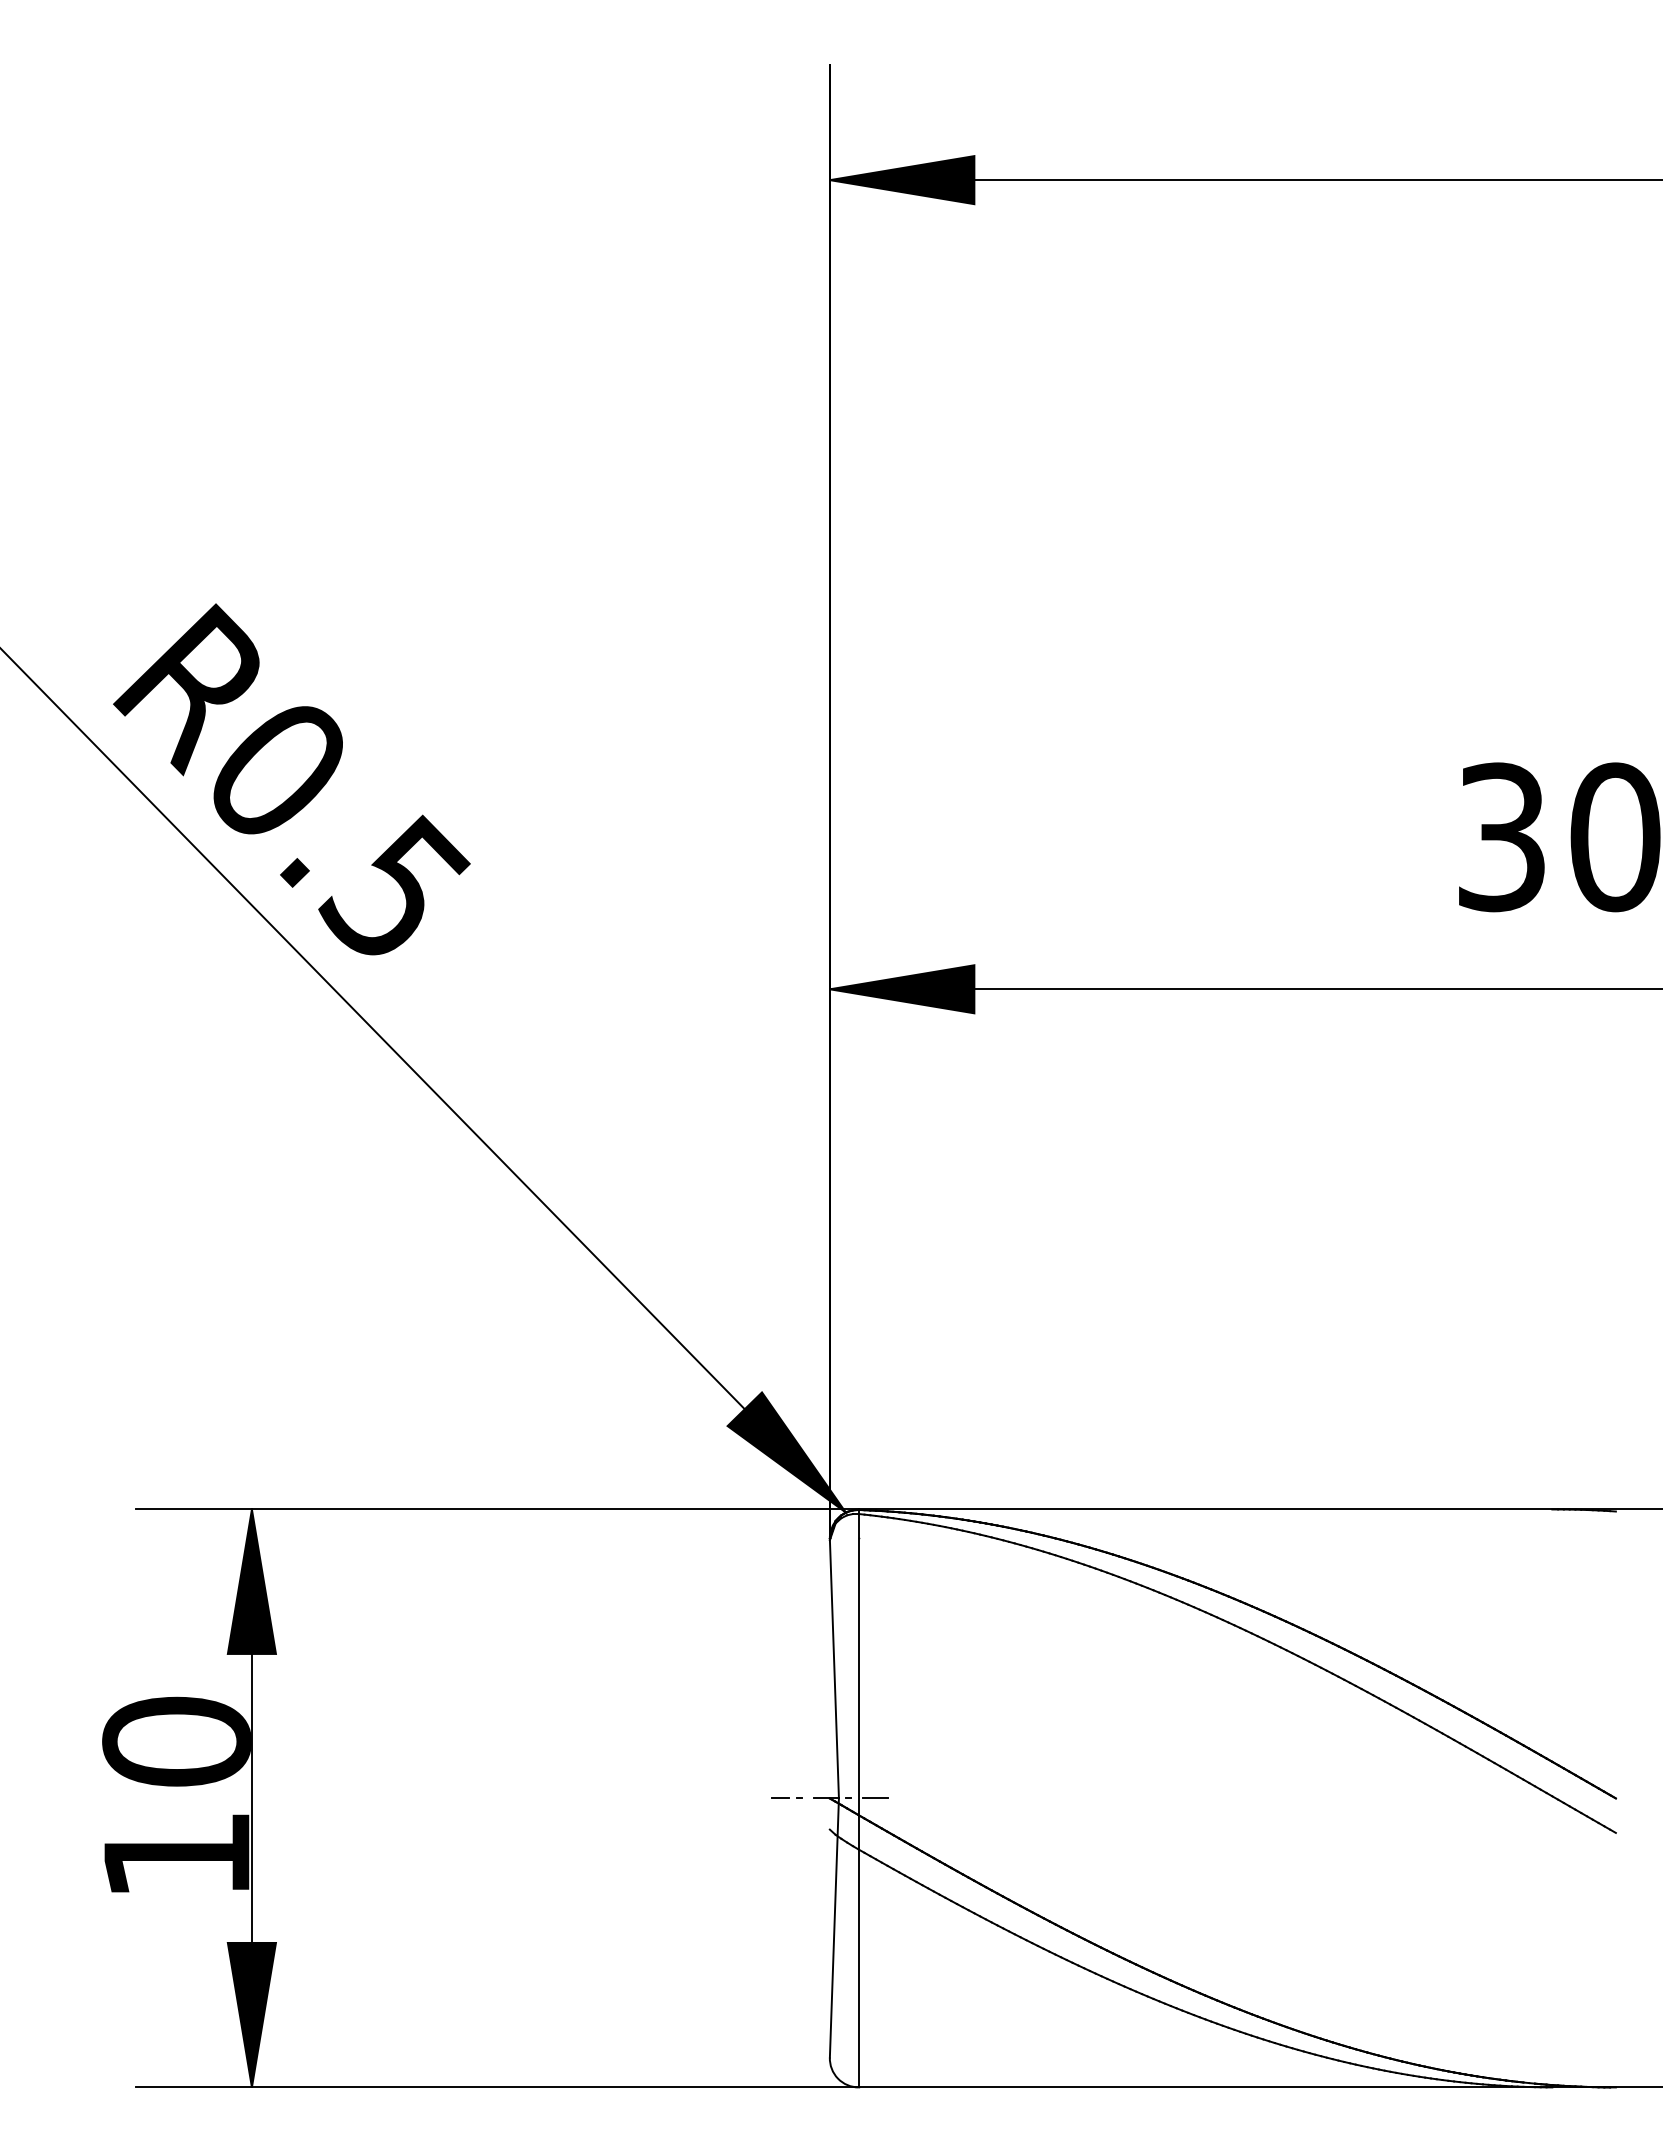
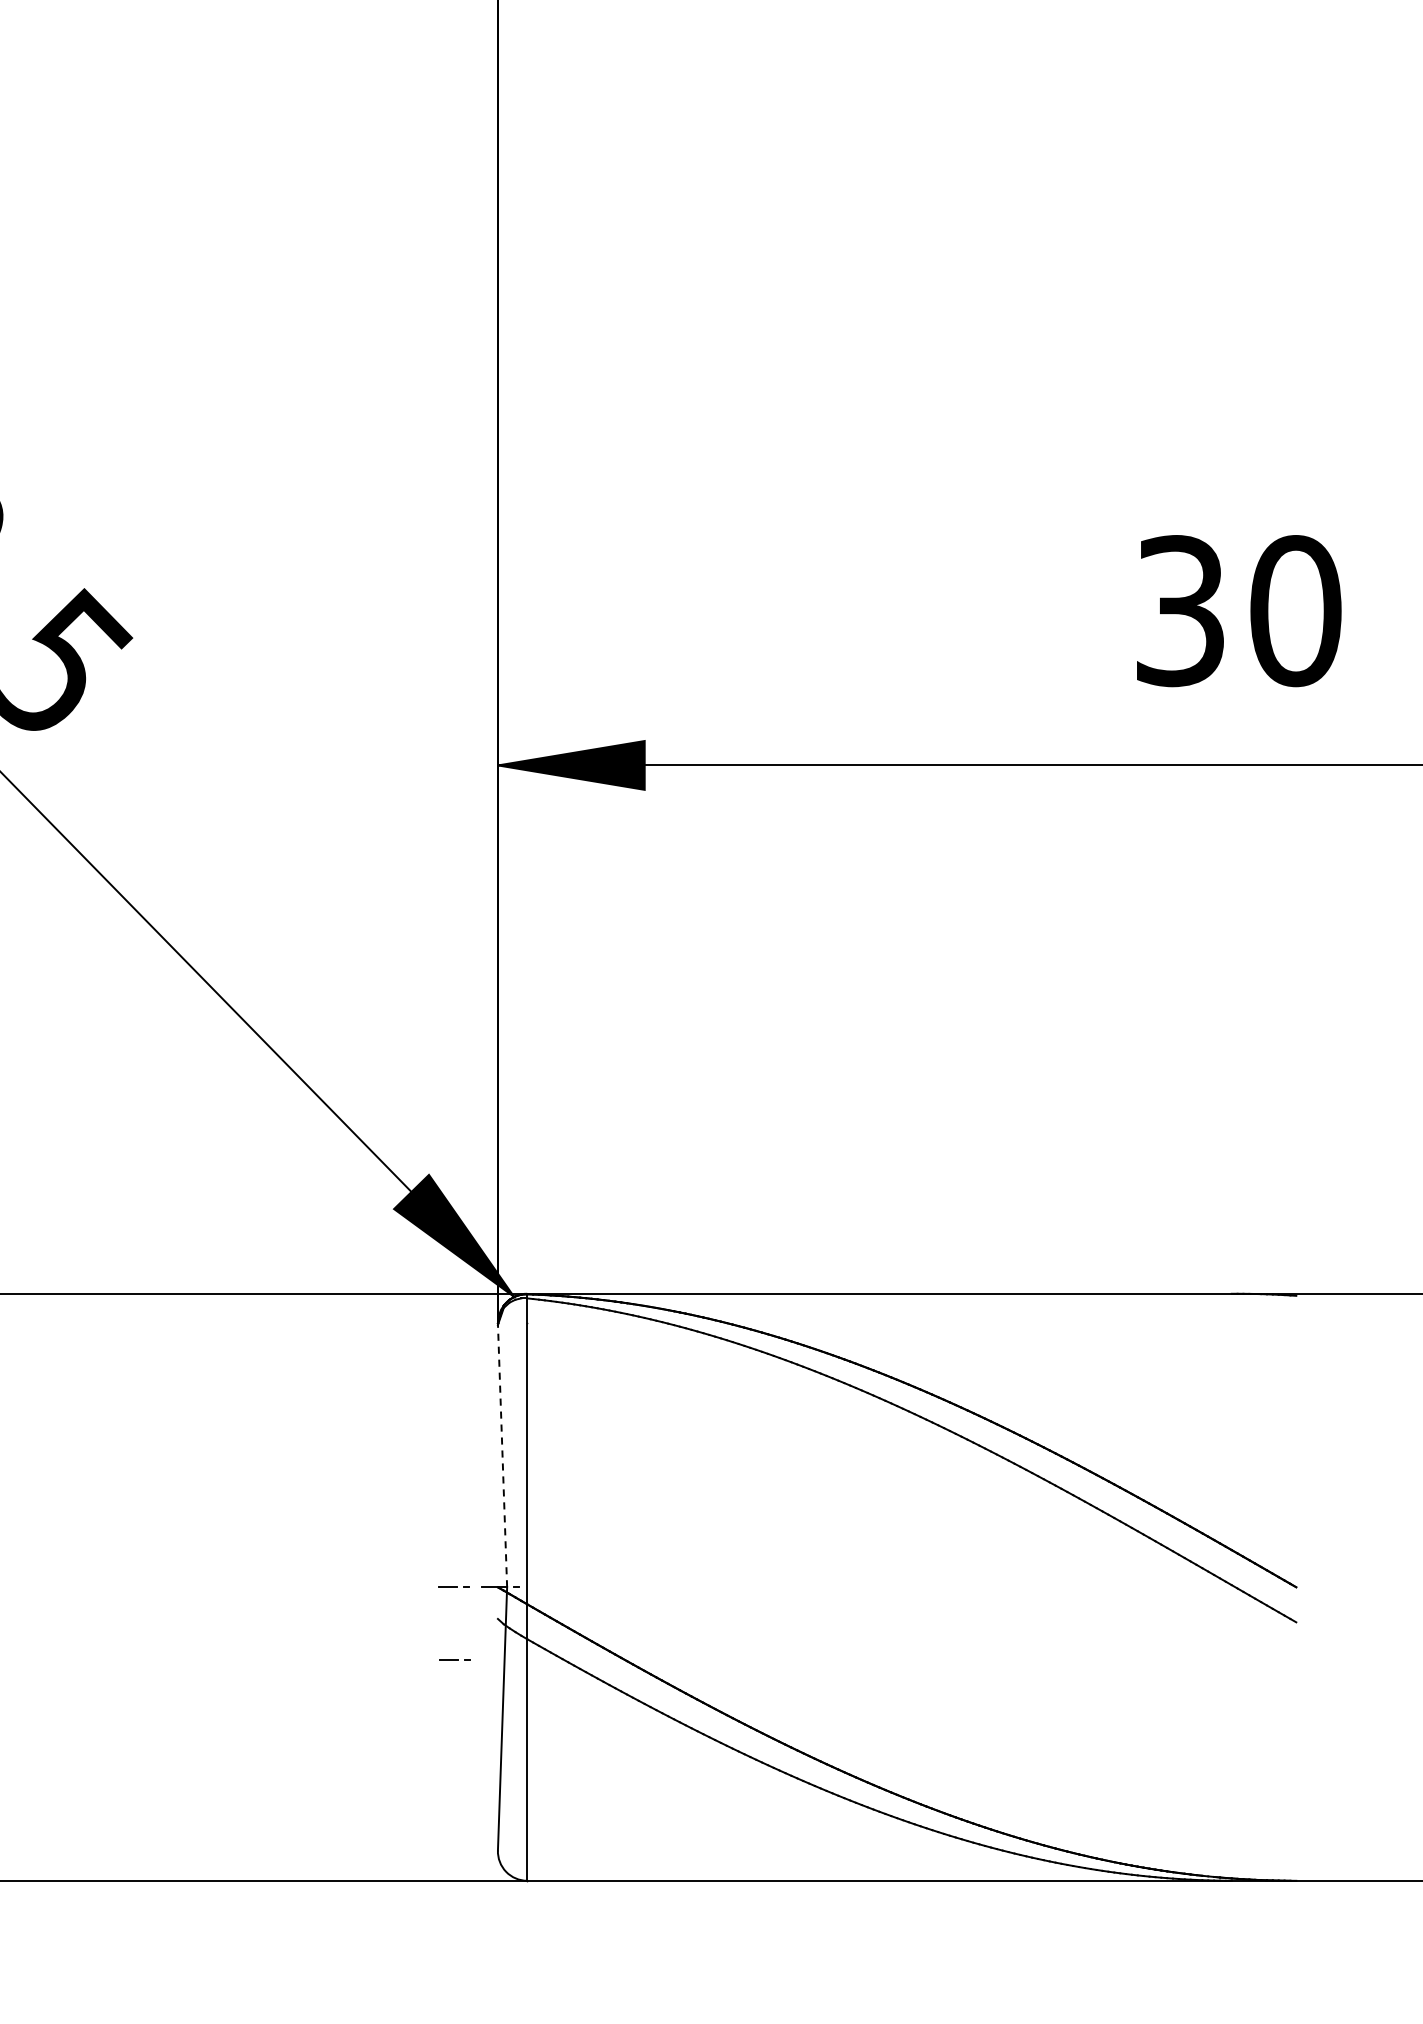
line: (834, 1668) -> (502, 1455), solid -> dashed
line: (875, 1798) -> (544, 1587), removed
line: (787, 1869) -> (454, 1659), added

